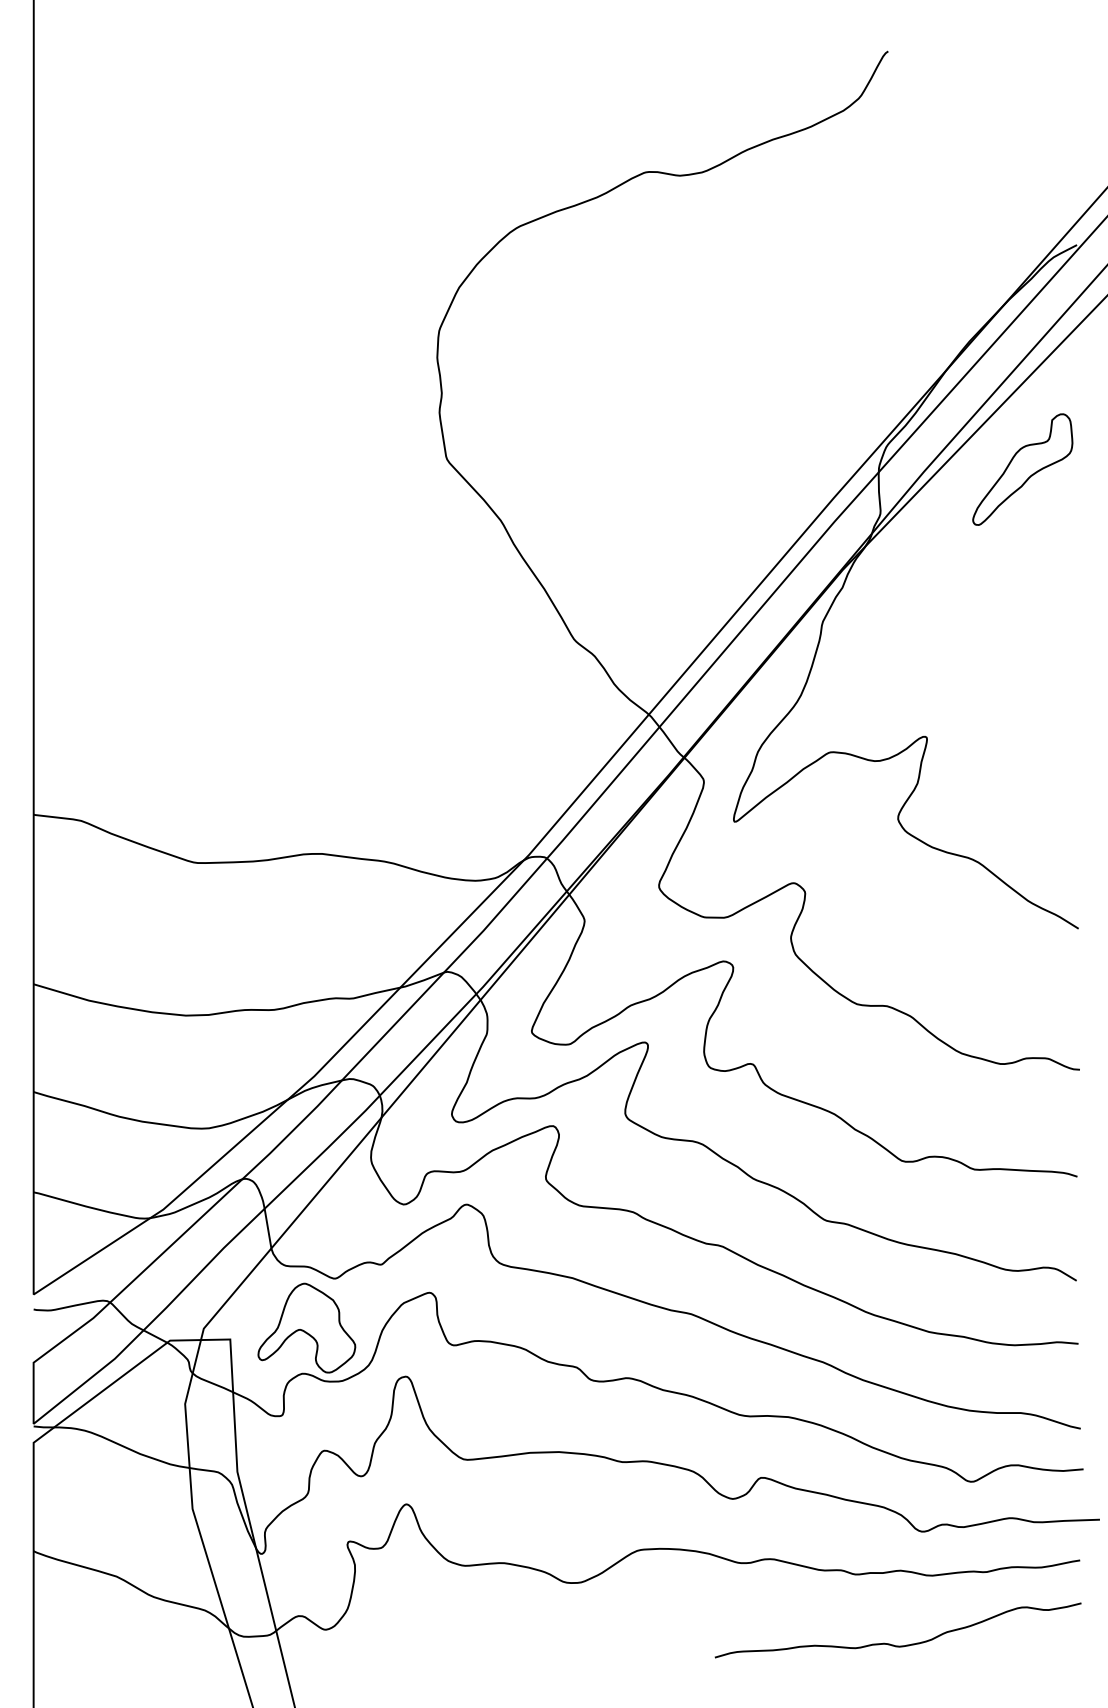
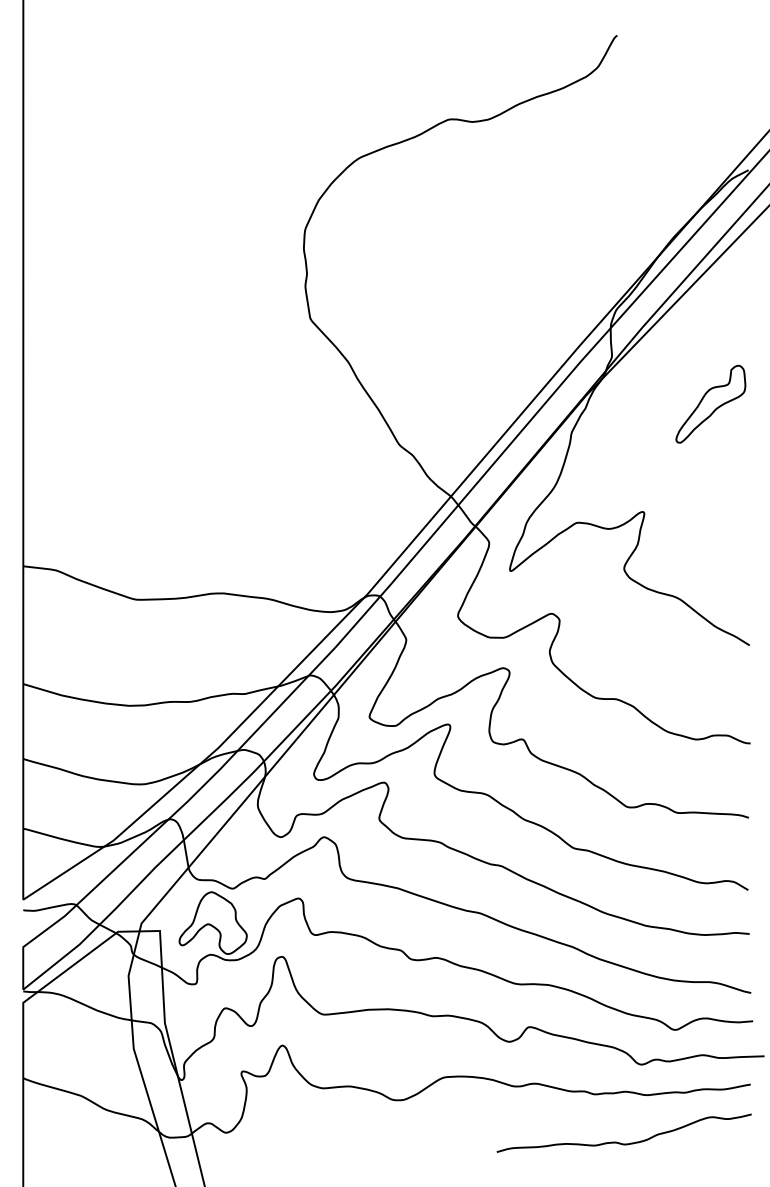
part: (1022, 468) -> (710, 403), moved

